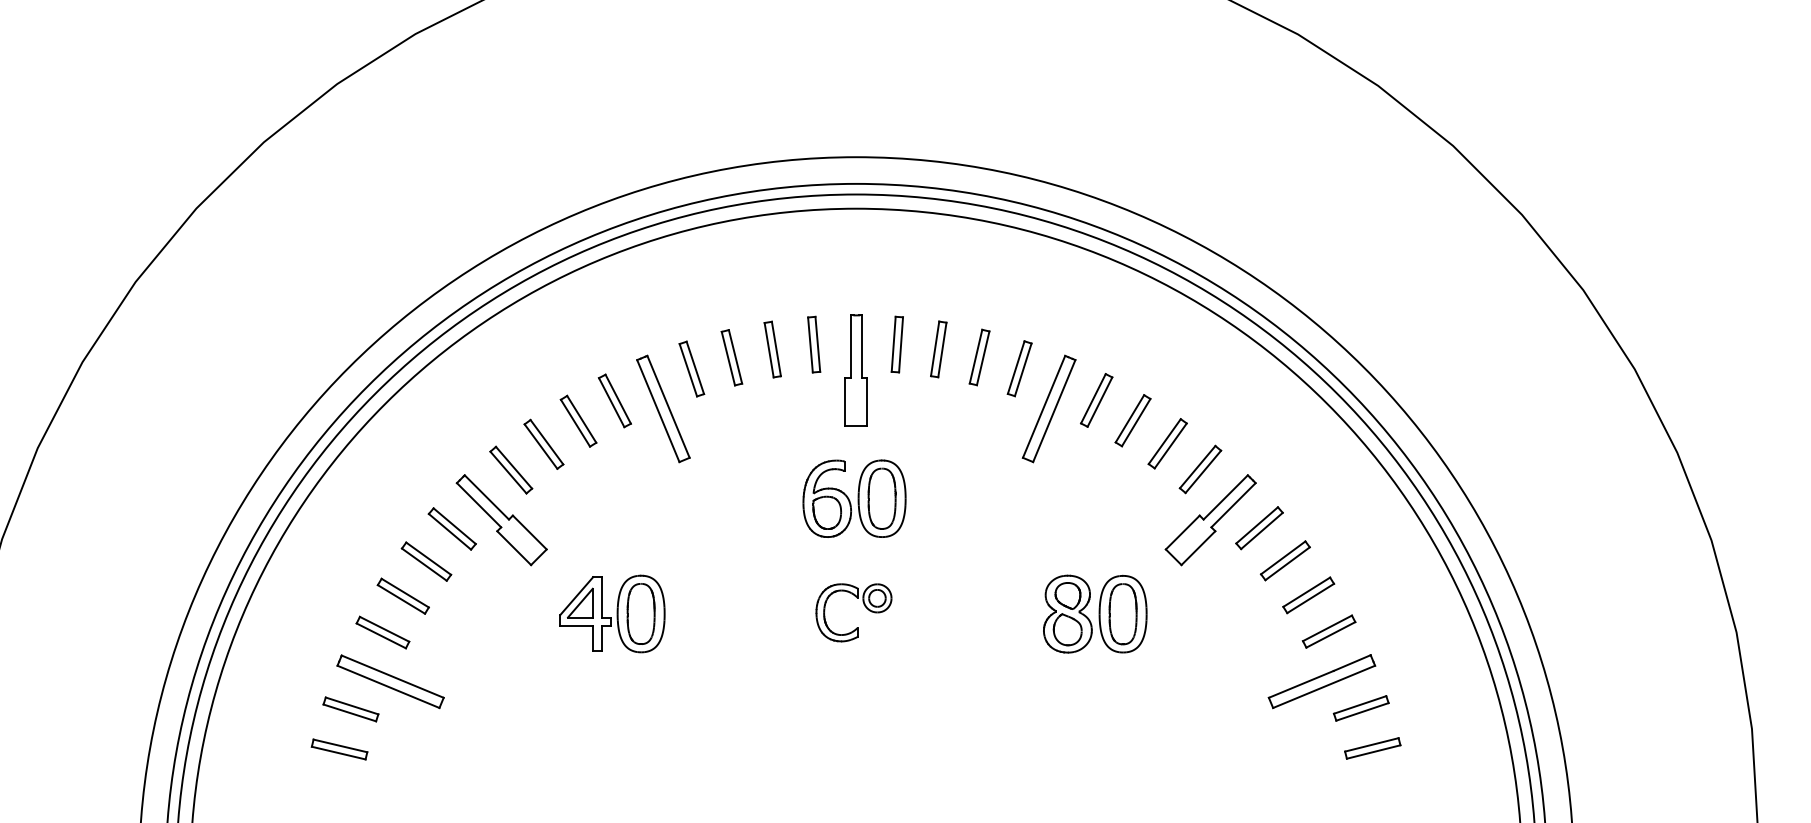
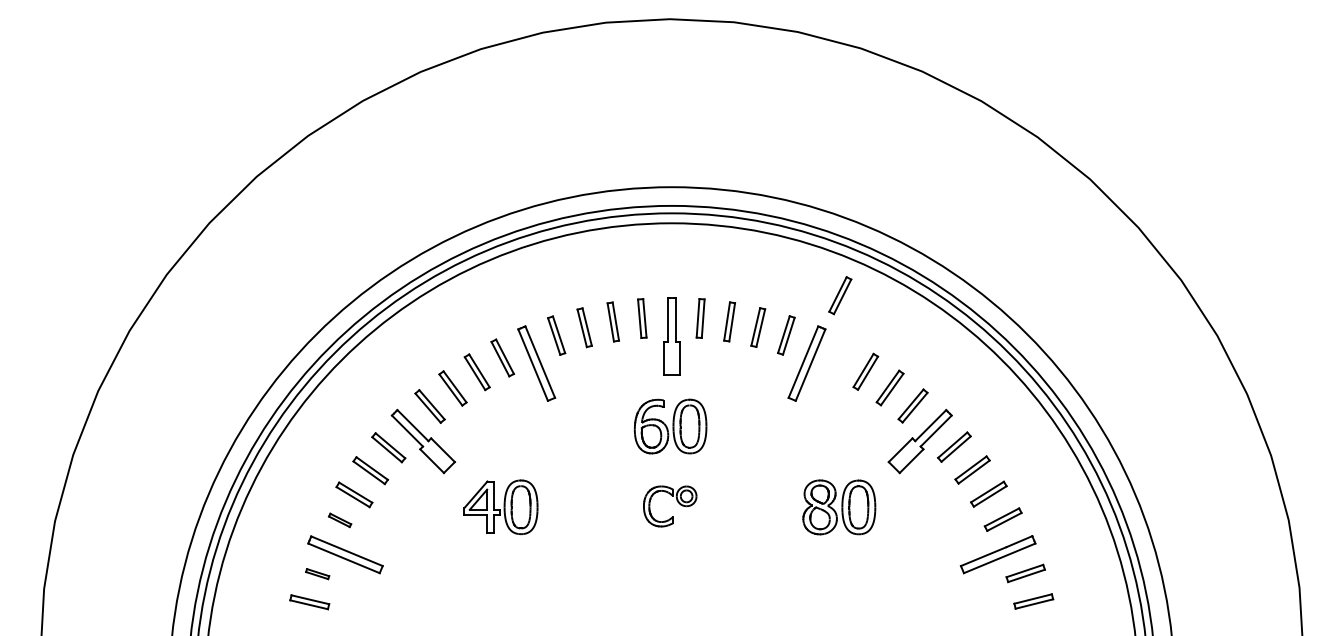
part: (1096, 400) -> (840, 295), moved
part: (382, 632) -> (339, 520), size x0.6
part: (350, 708) -> (317, 573), size x0.6

